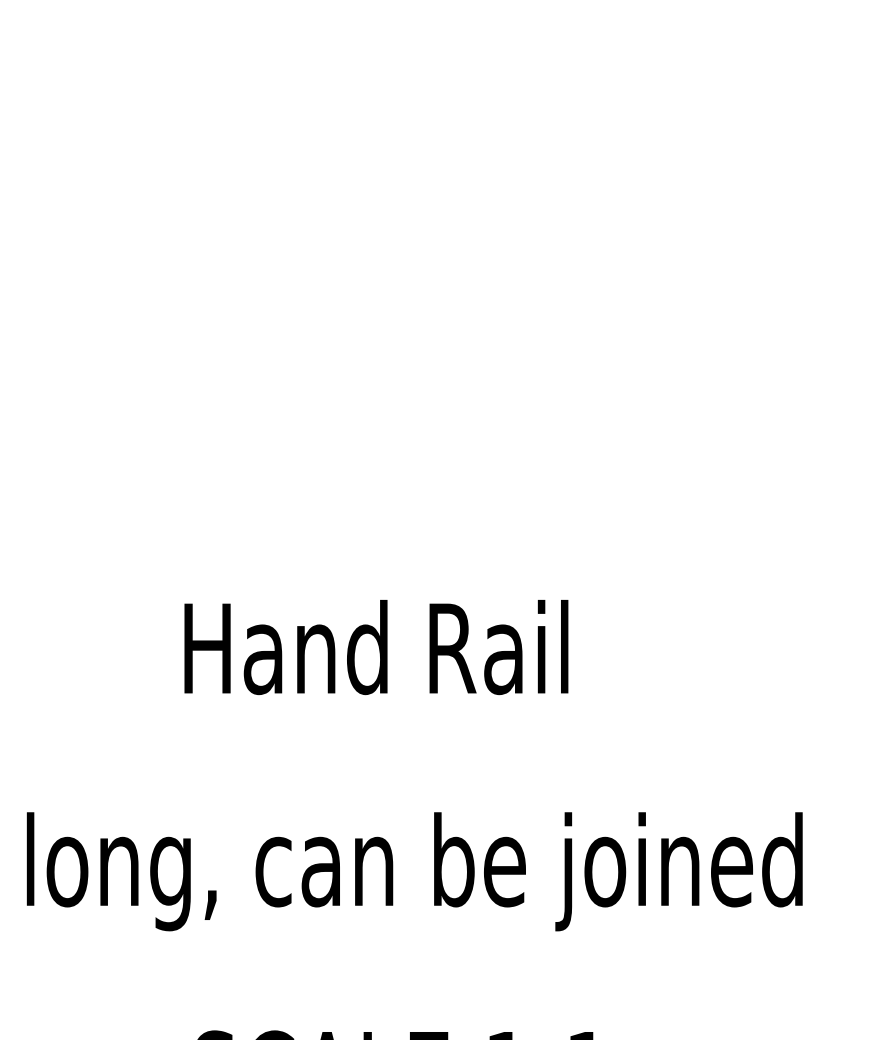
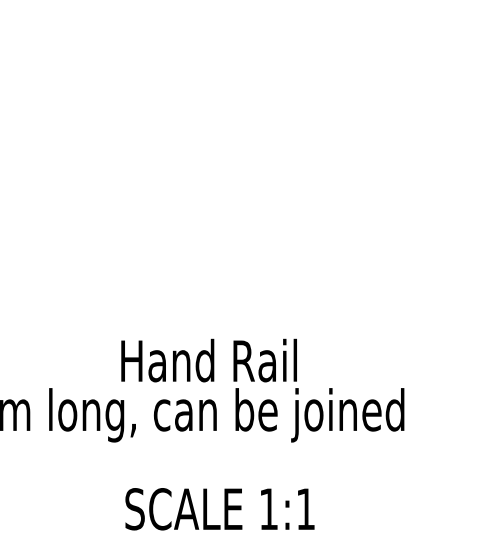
text: (374, 647) -> (208, 360), moved

